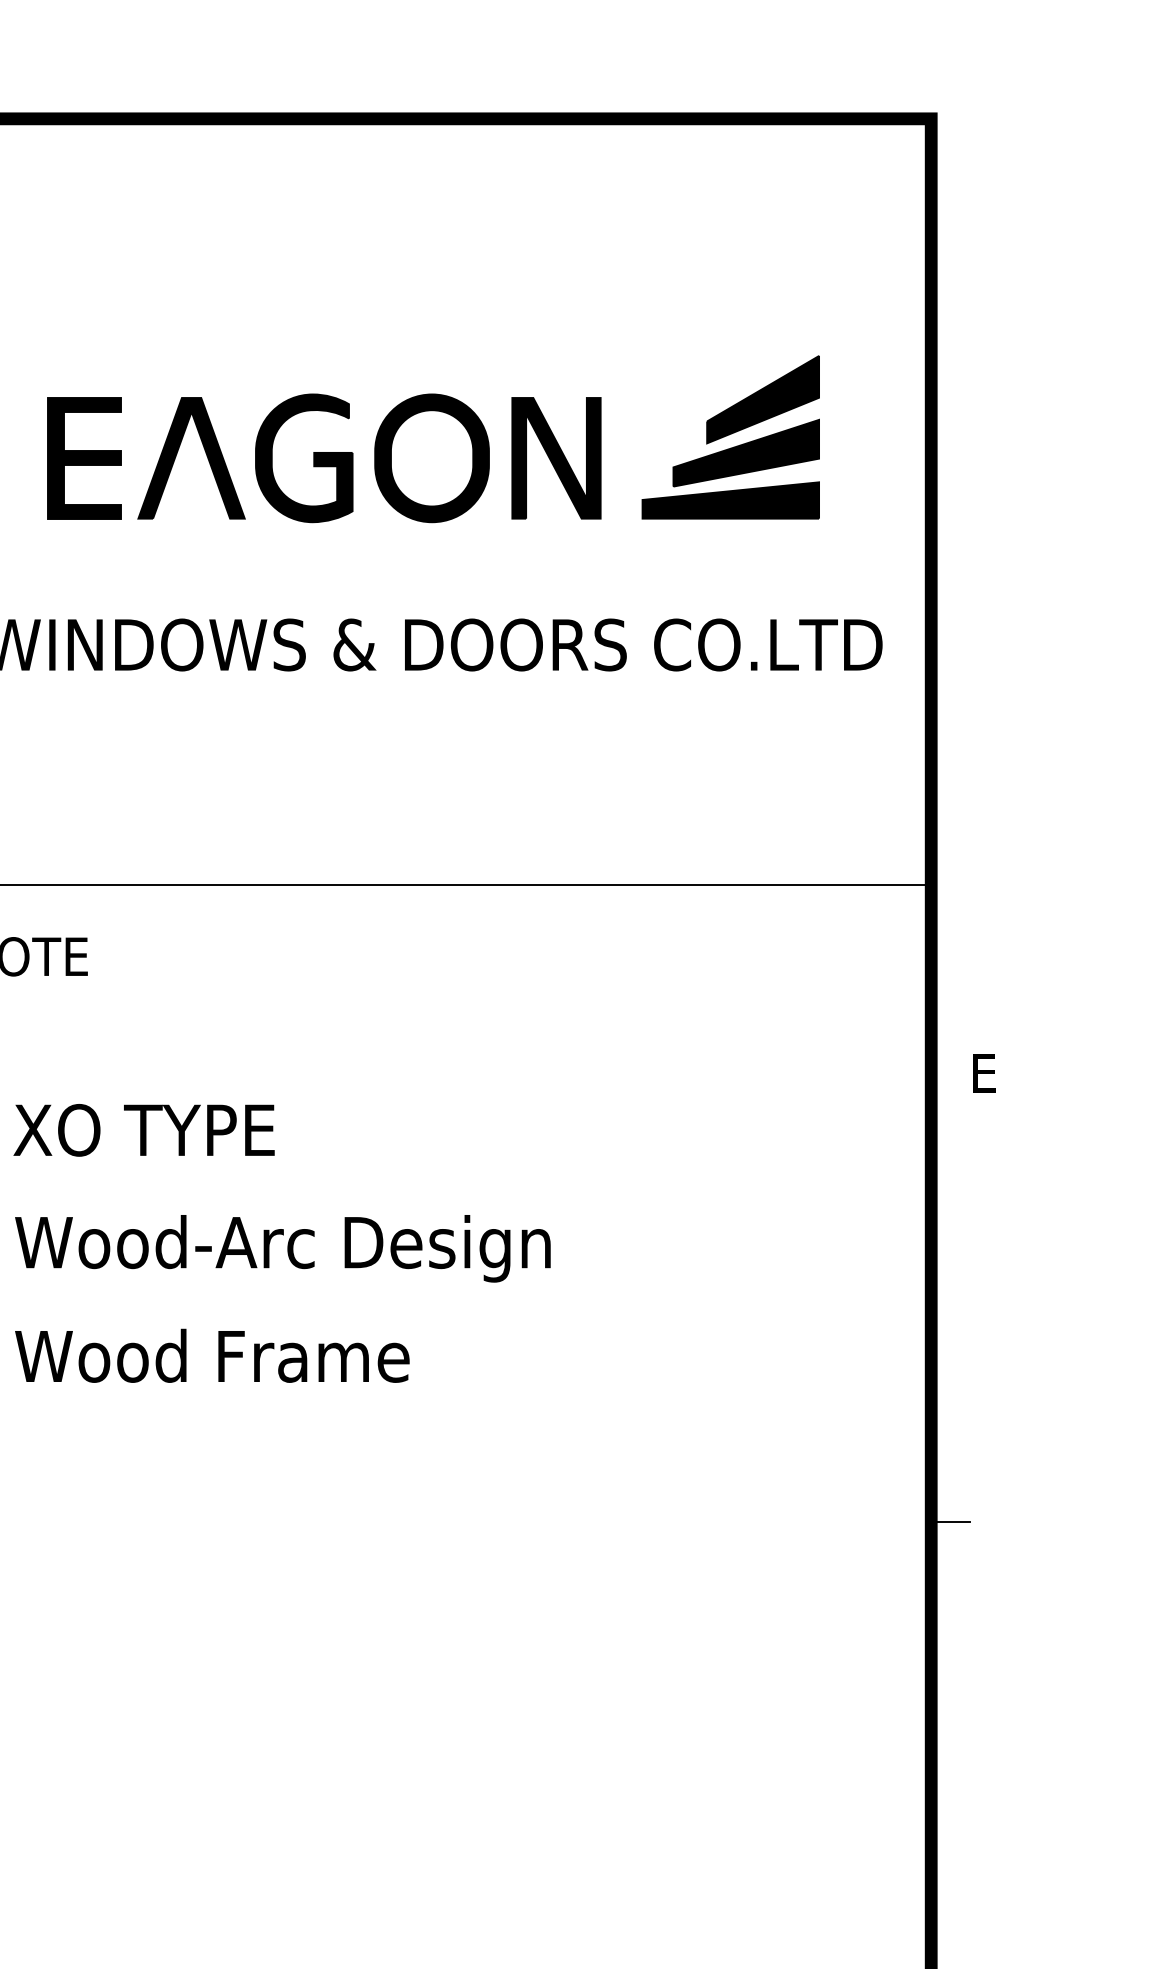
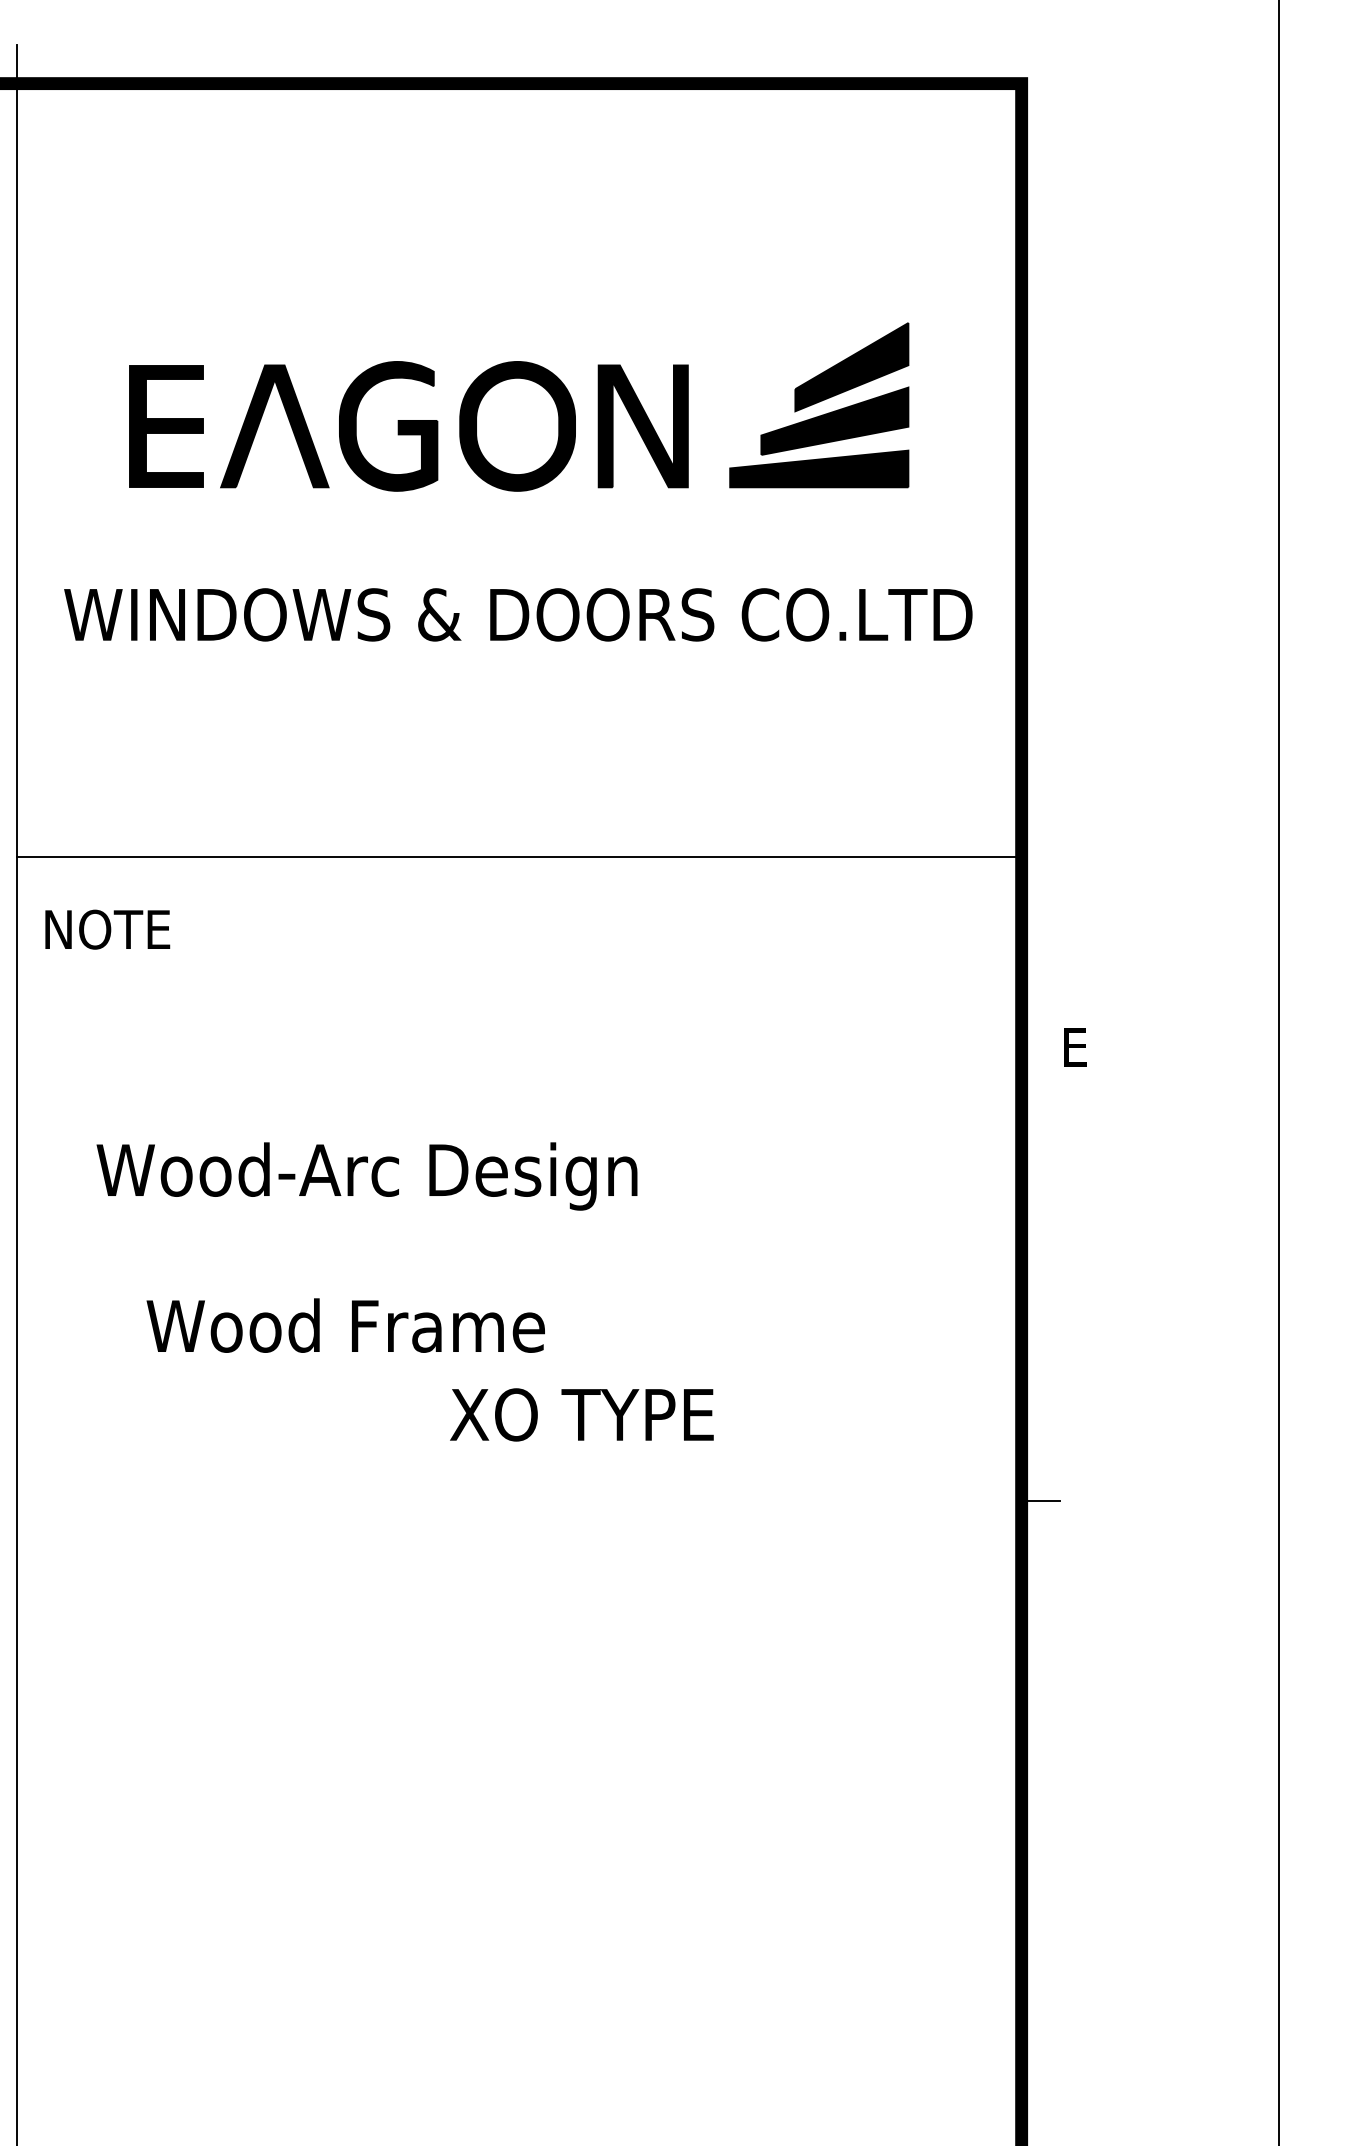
text: (143, 1129) -> (581, 1414), moved
text: (282, 1248) -> (366, 1176), moved
text: (212, 1355) -> (345, 1325), moved

